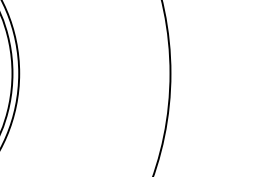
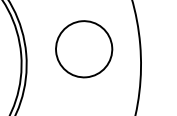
circle: (96, 73) -> (84, 49), added

